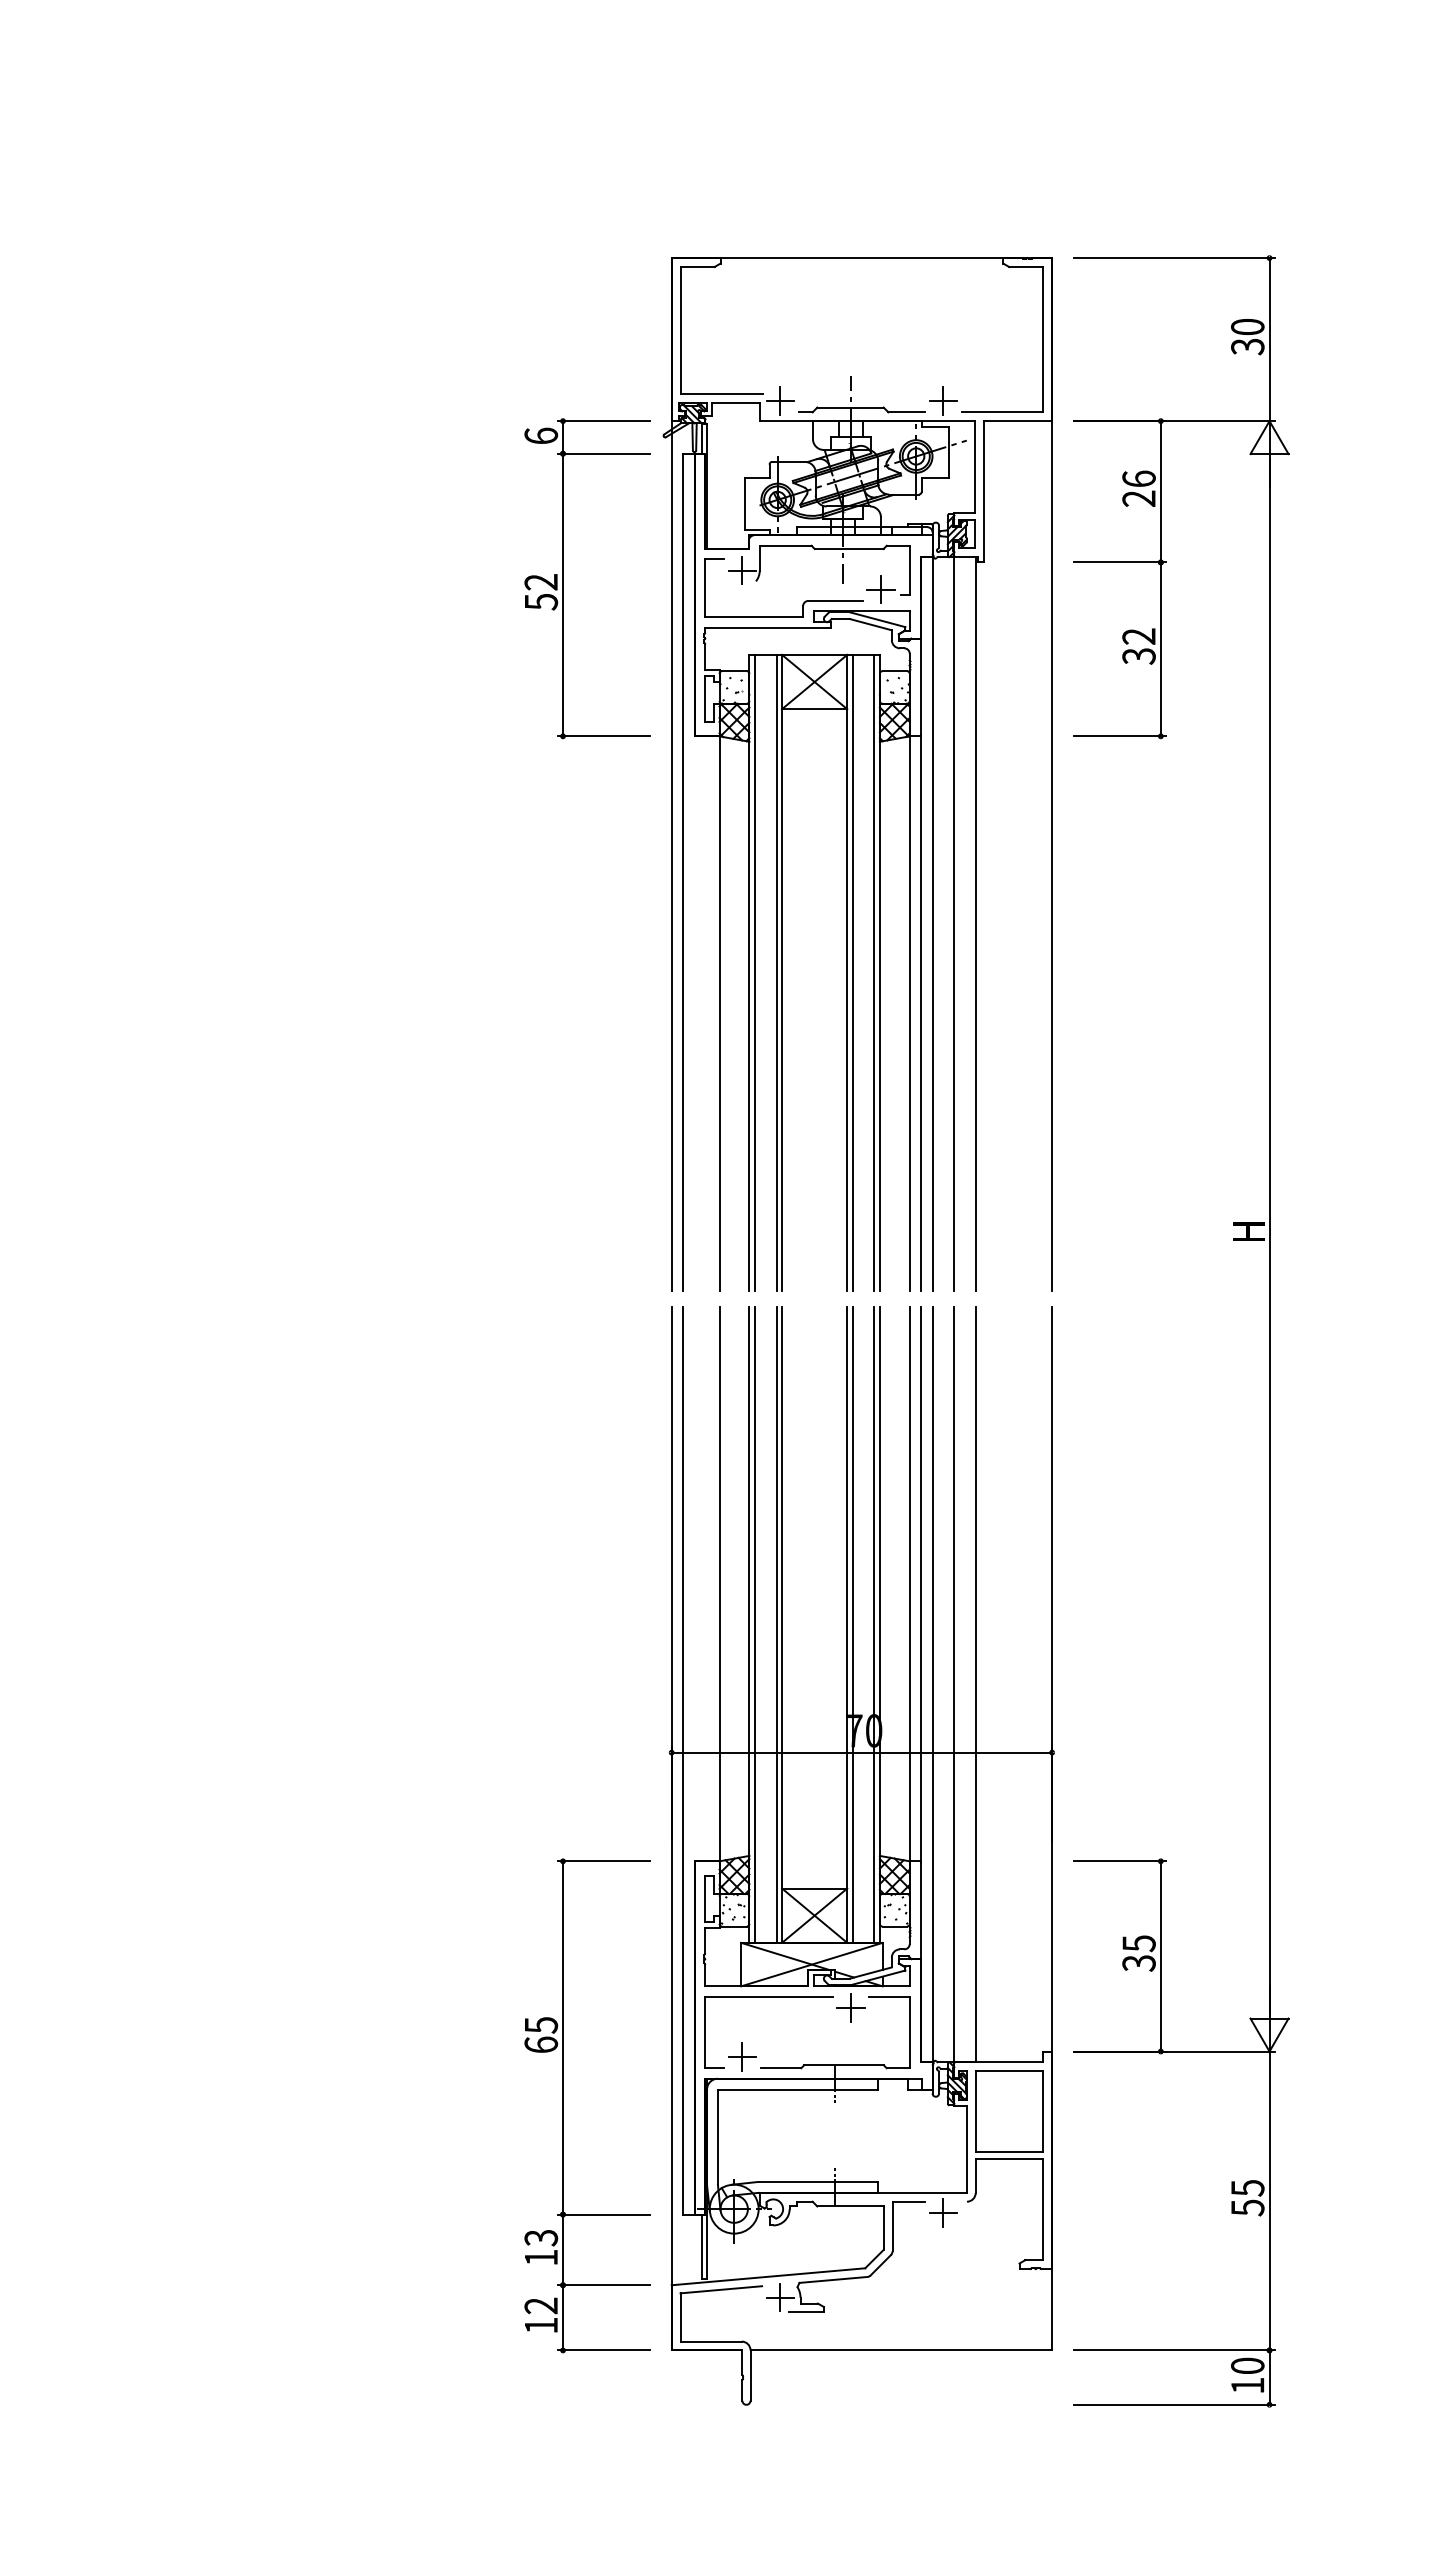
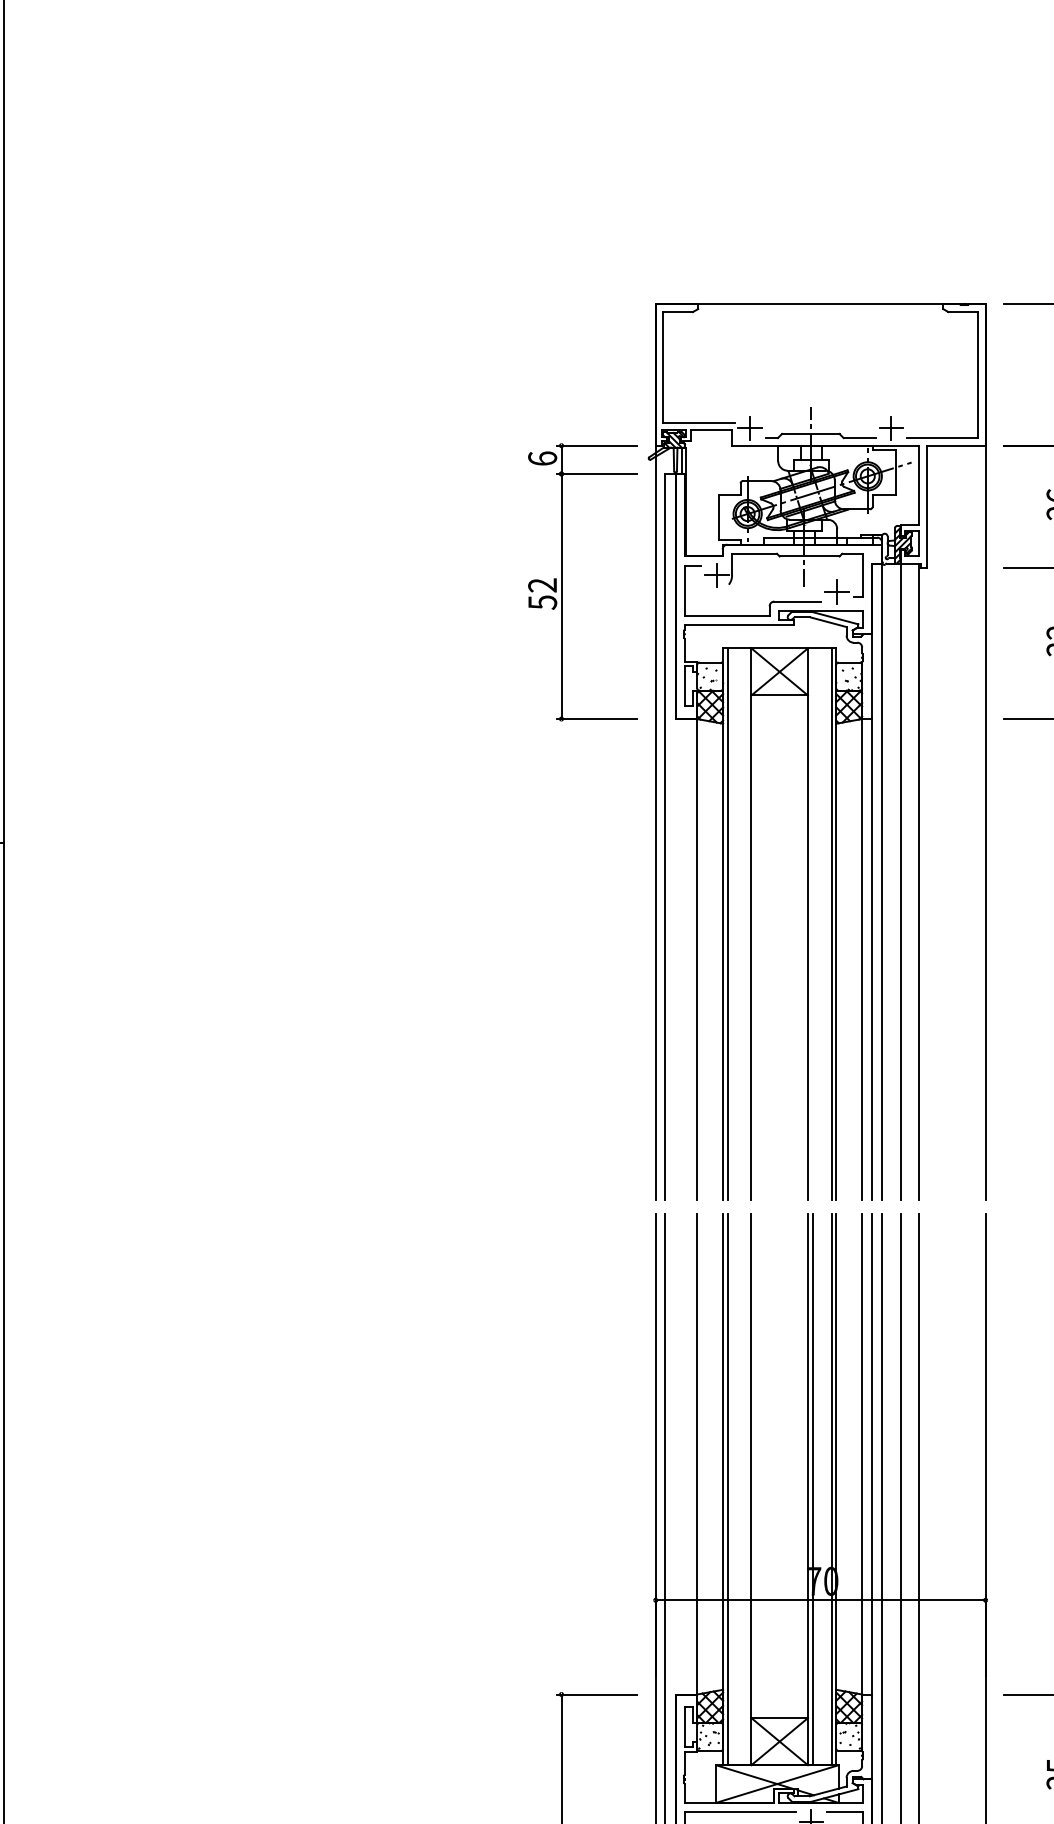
line: (776, 972) -> (746, 923), removed
line: (852, 972) -> (812, 923), removed
line: (776, 1624) -> (746, 1489), removed

